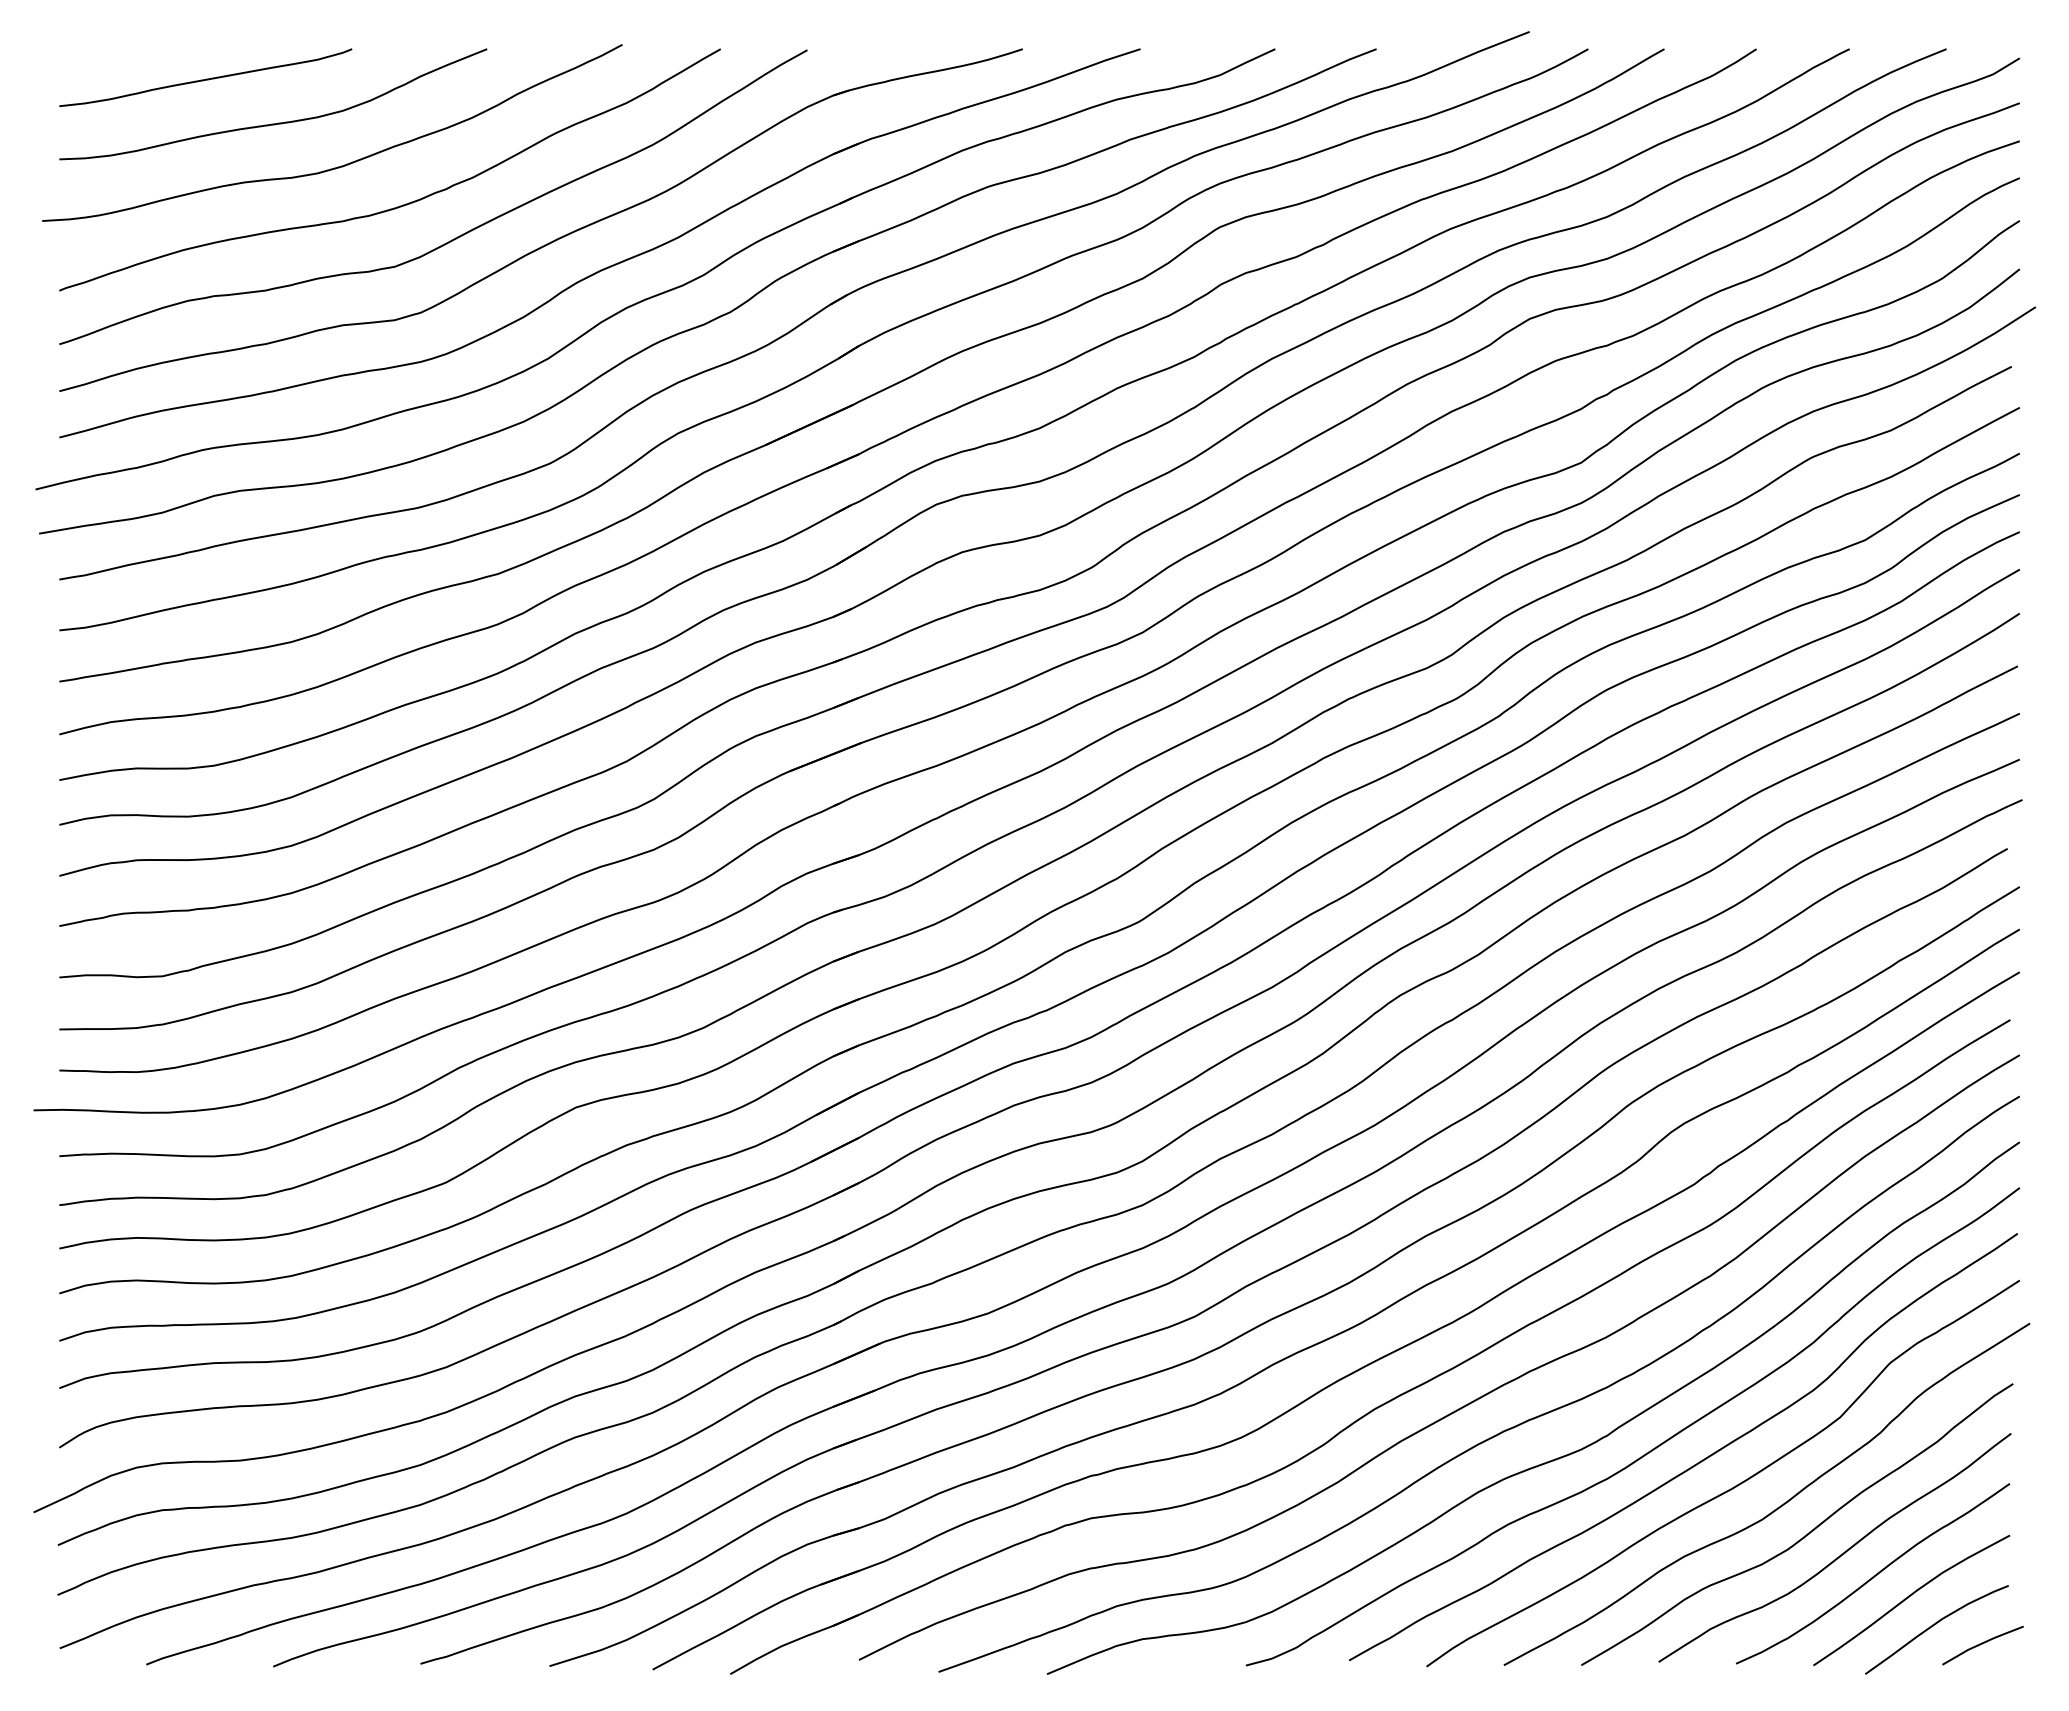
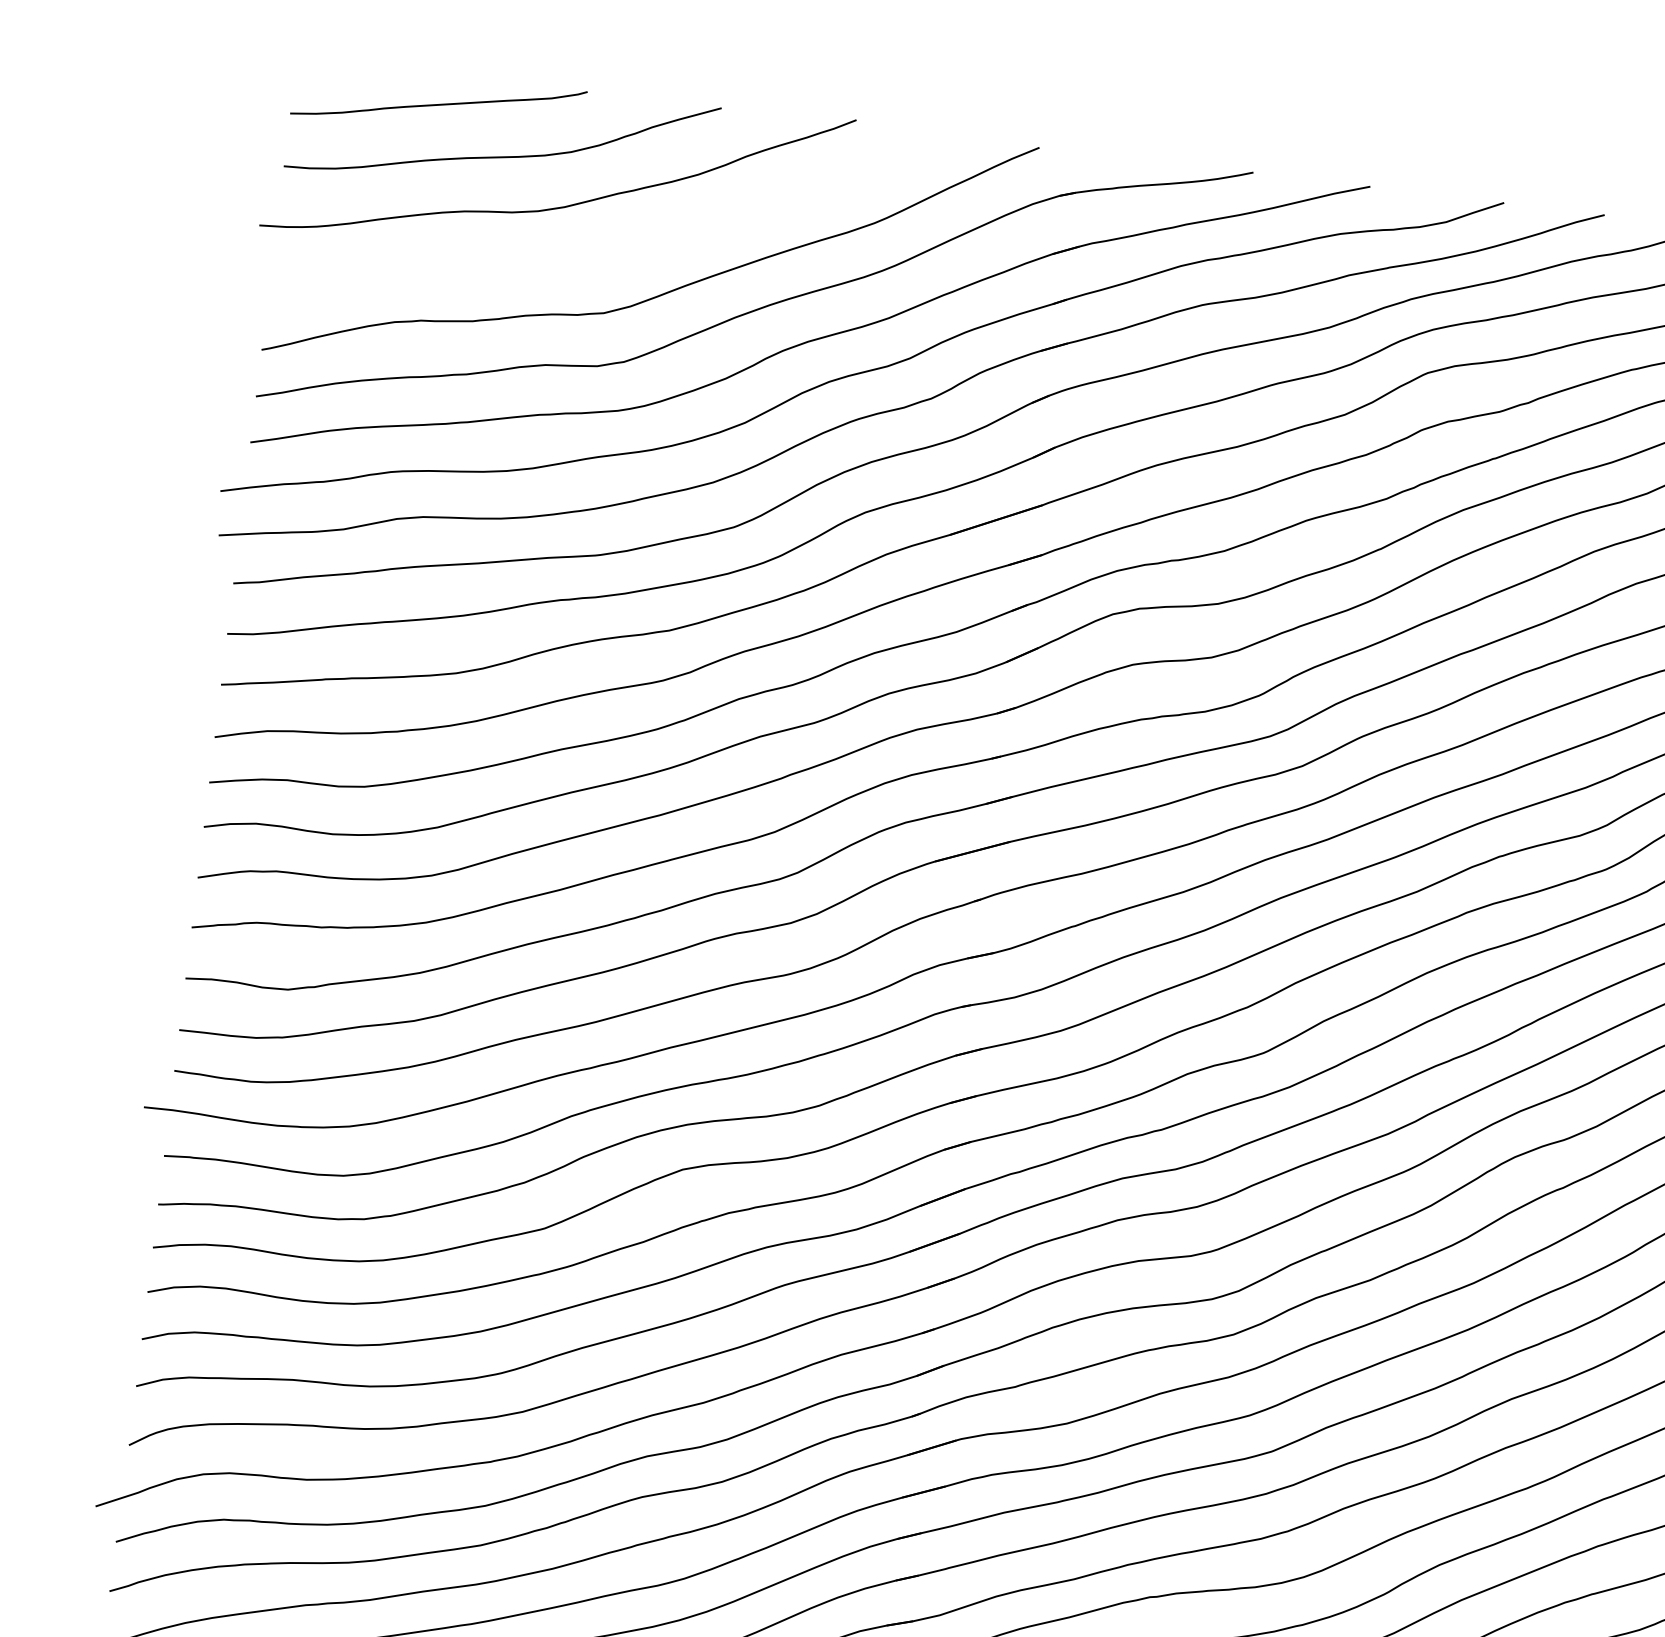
curve: (402, 204) -> (618, 252), removed

